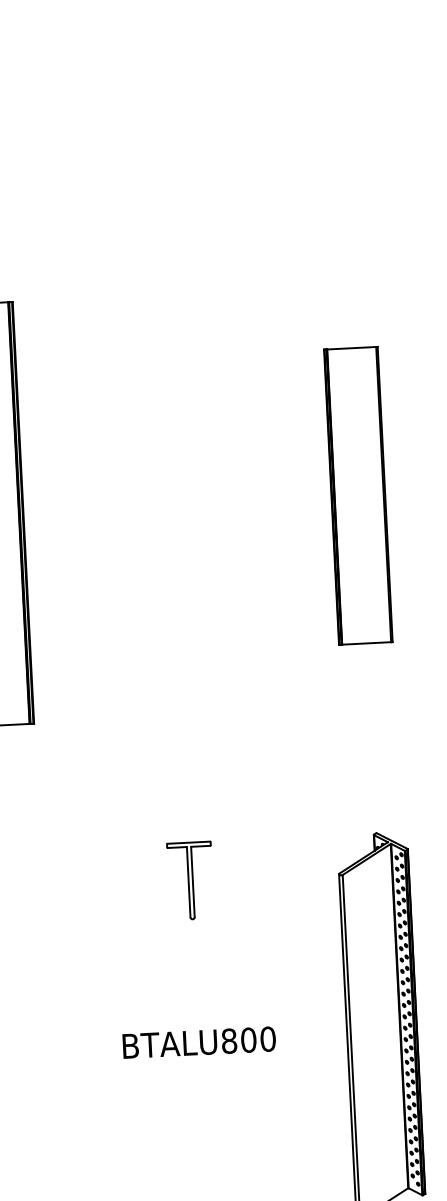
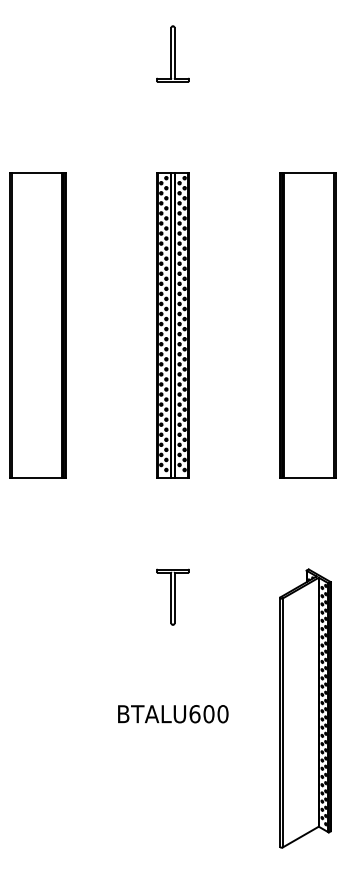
part: (151, 129) -> (172, 53), added
part: (357, 495) -> (307, 325), size x1.43
part: (171, 505) -> (172, 325), added
text: (228, 1041) -> (194, 714), BTALU800 -> BTALU600

